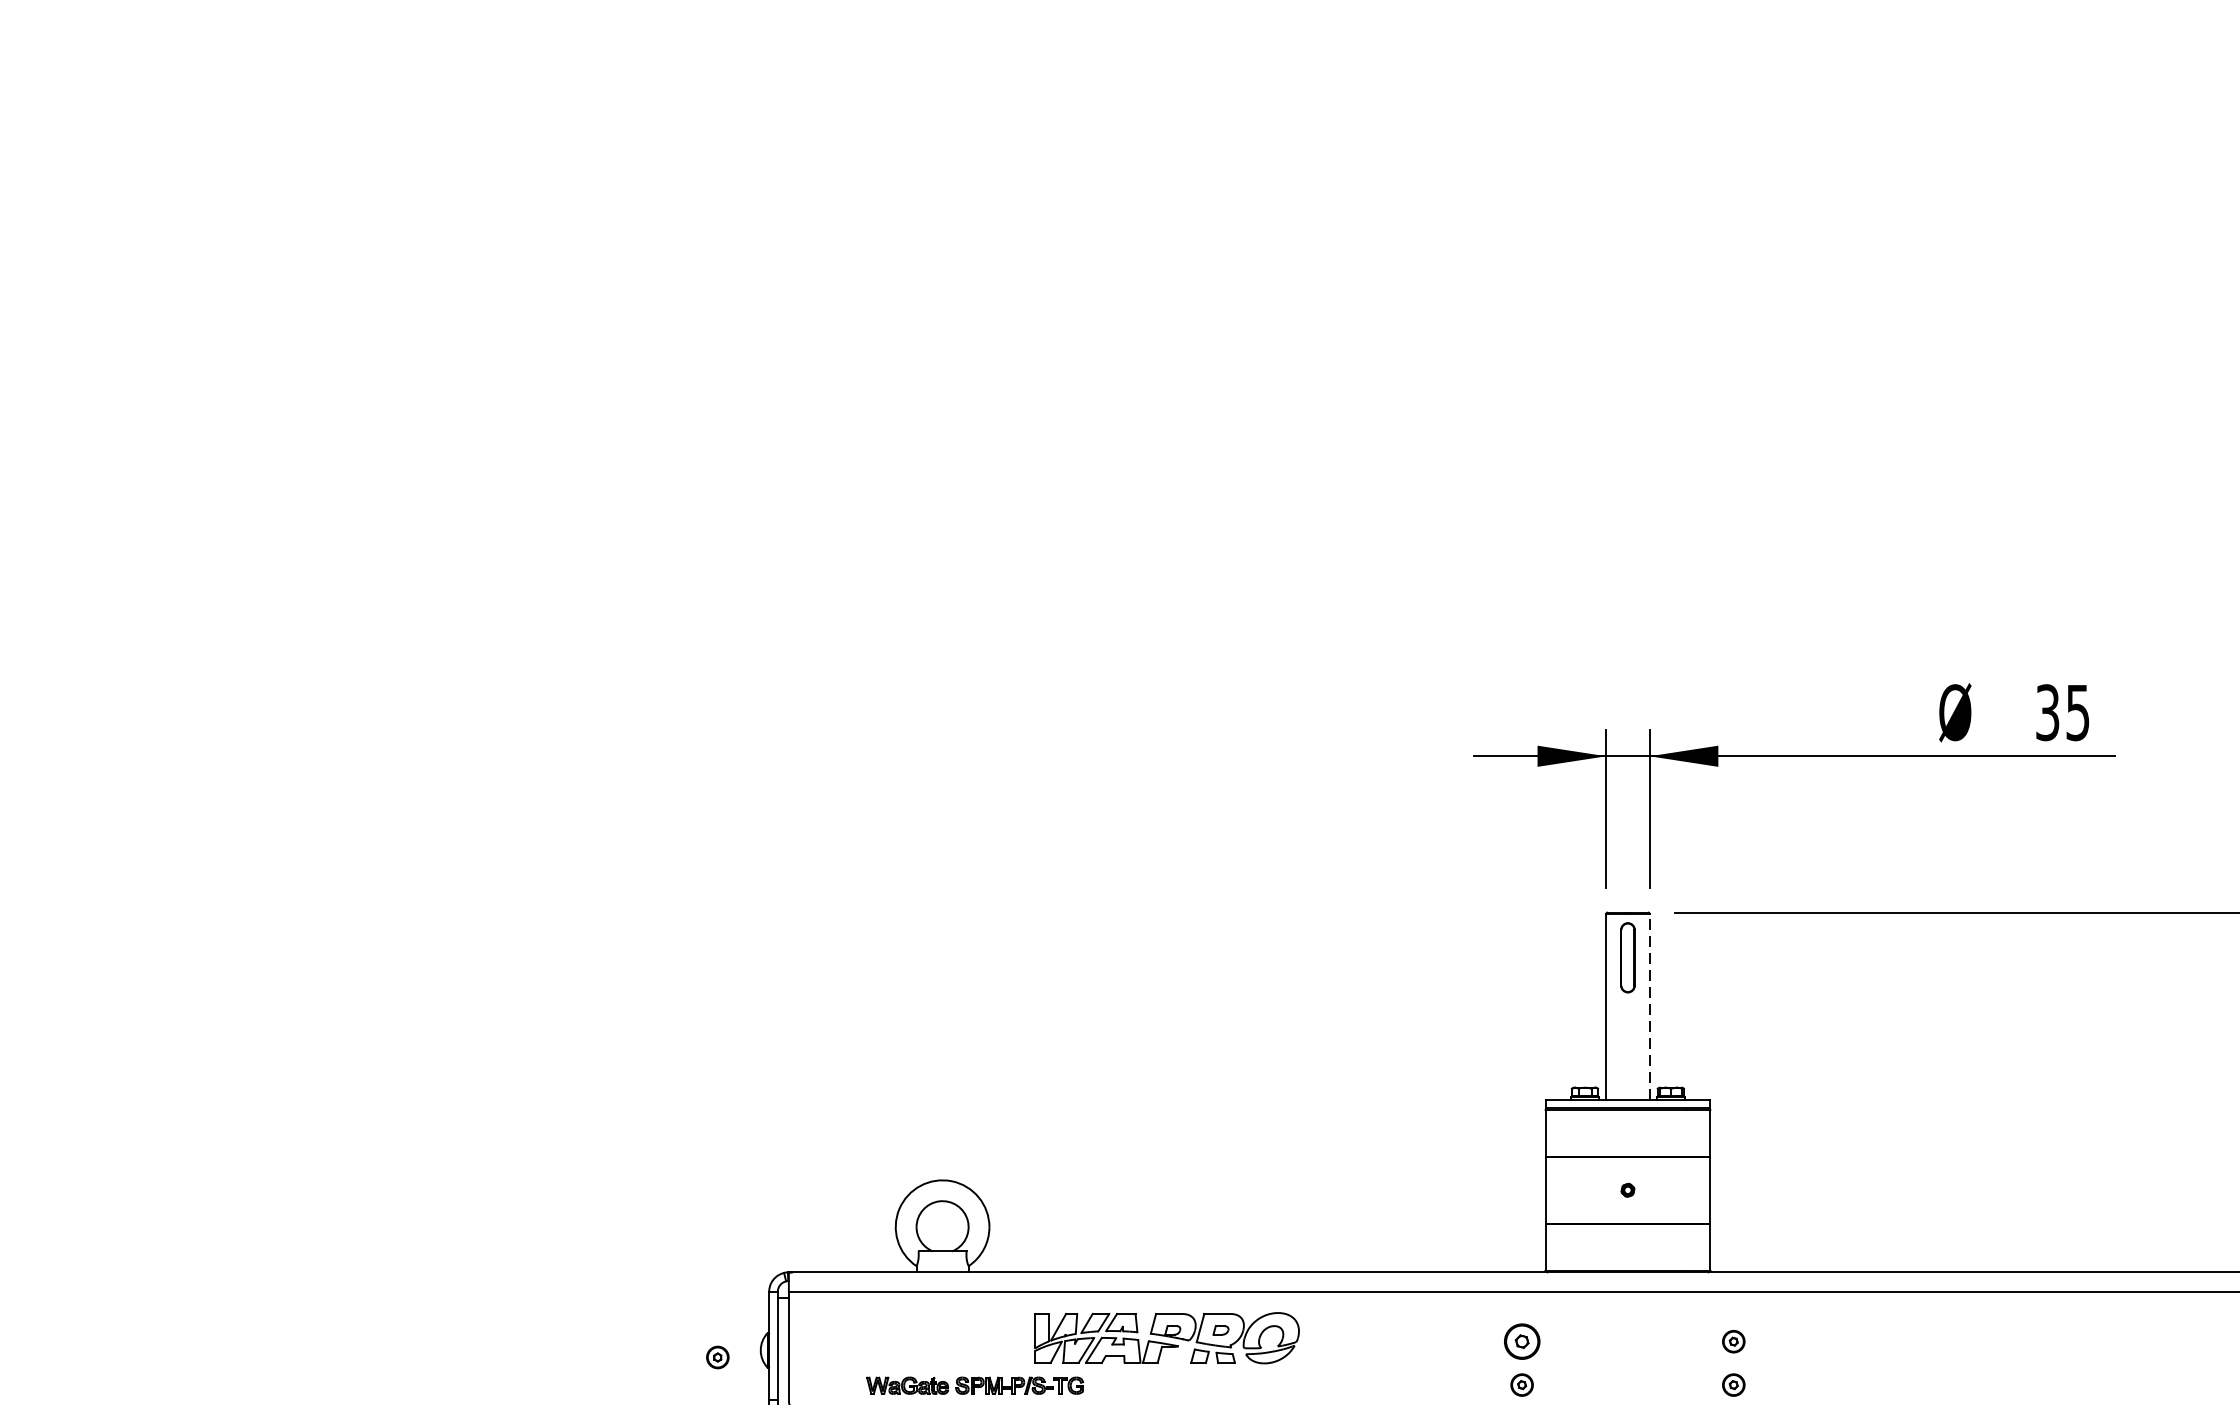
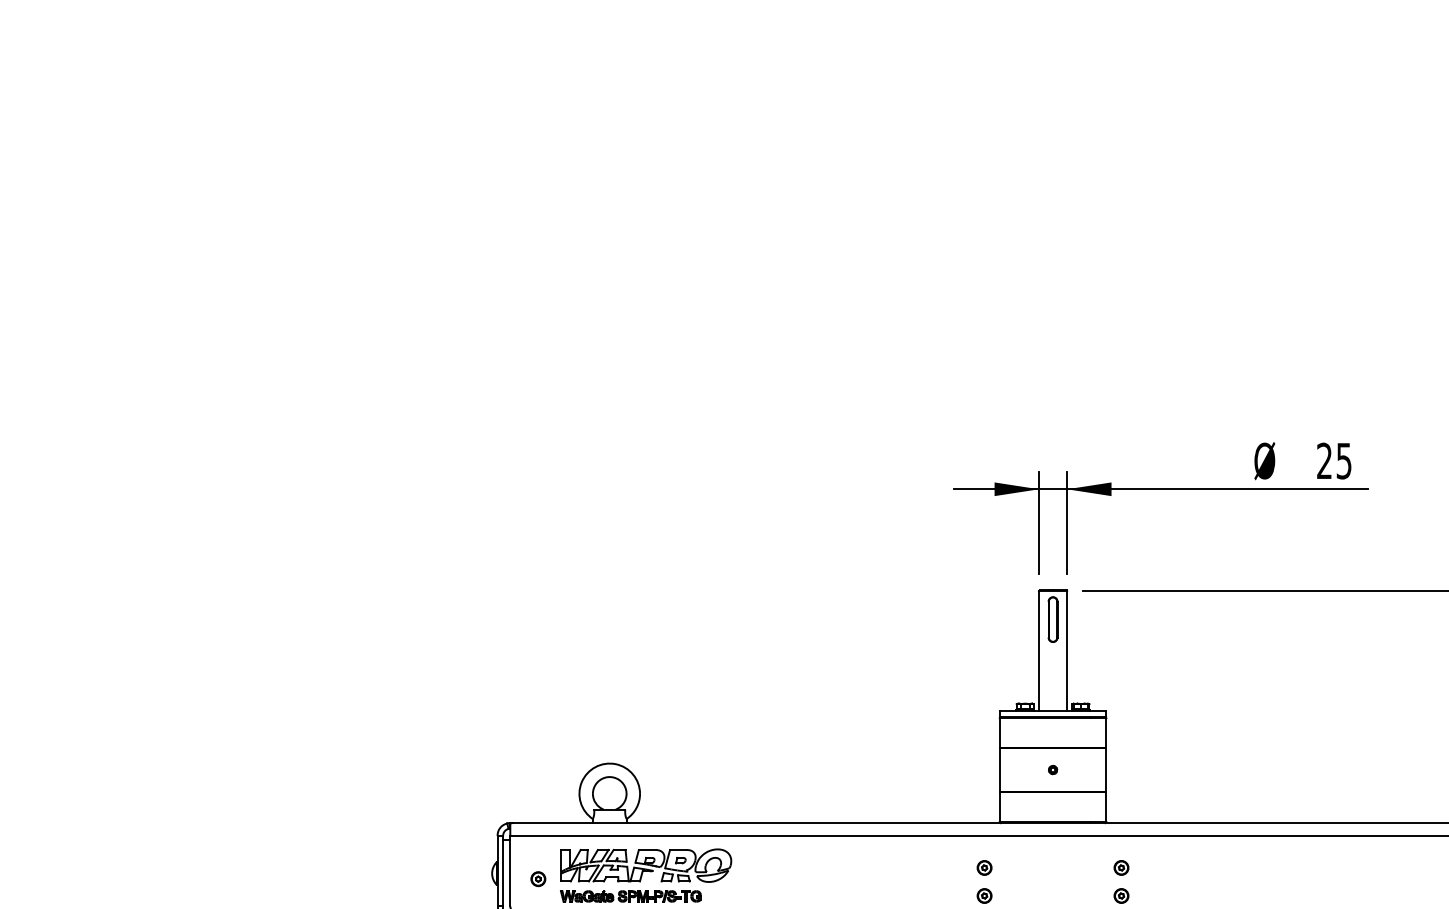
text: (2047, 711) -> (1324, 460), 35 -> 25
line: (1650, 1005) -> (1067, 650), dashed -> solid
part: (1167, 1337) -> (646, 865), moved
part: (1521, 1340) -> (984, 867), size x0.62
part: (718, 1358) -> (538, 879), moved

